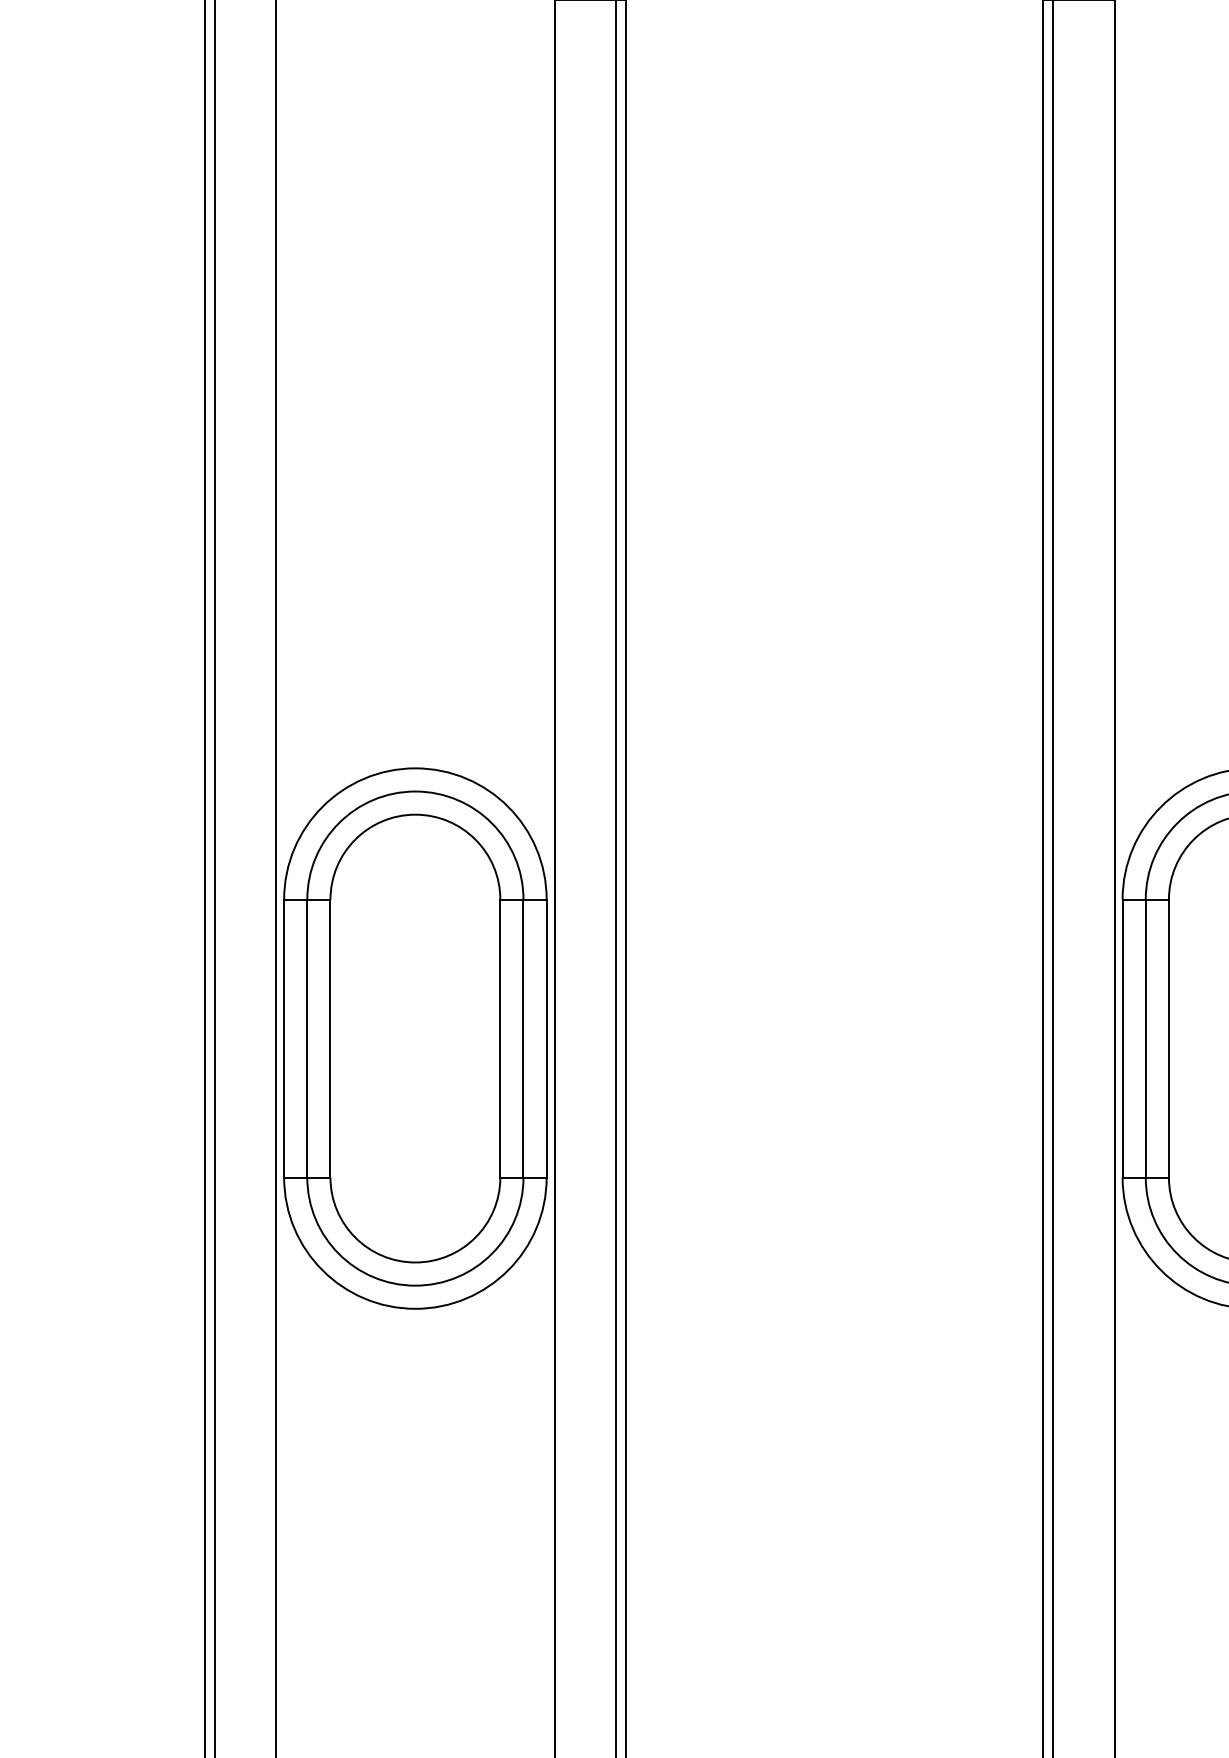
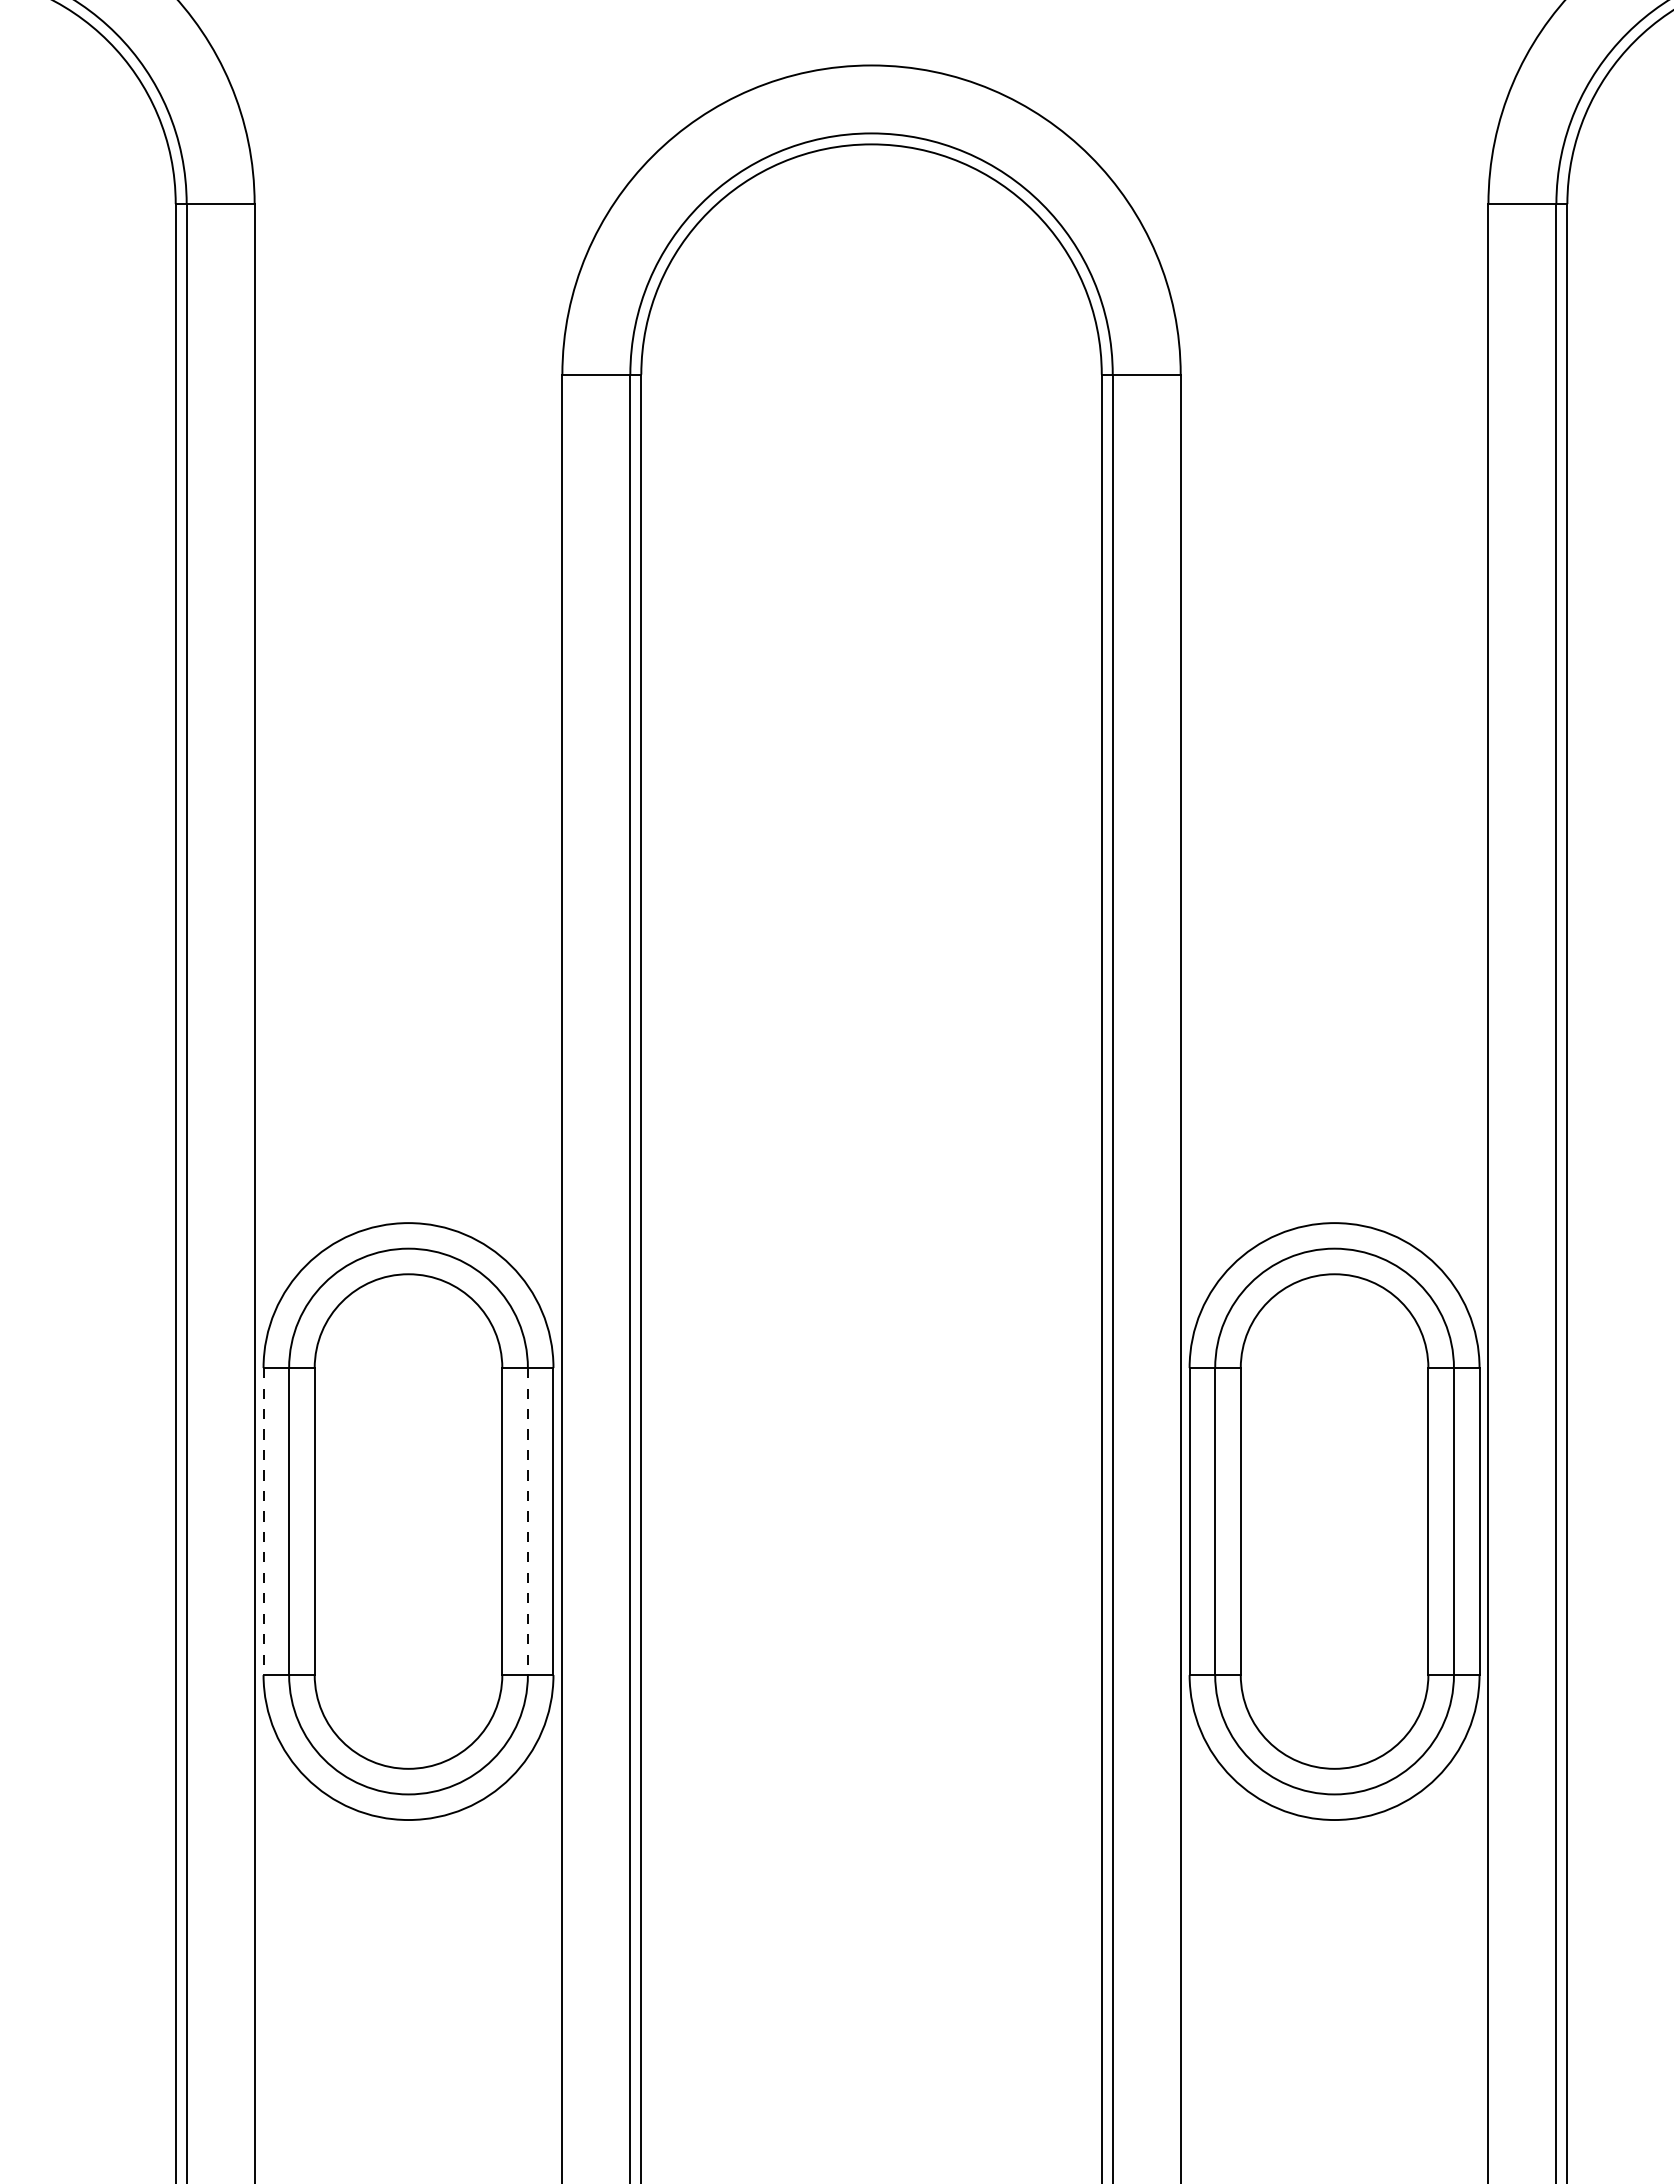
line: (284, 1039) -> (263, 1522), solid -> dashed
line: (523, 1039) -> (527, 1522), solid -> dashed

